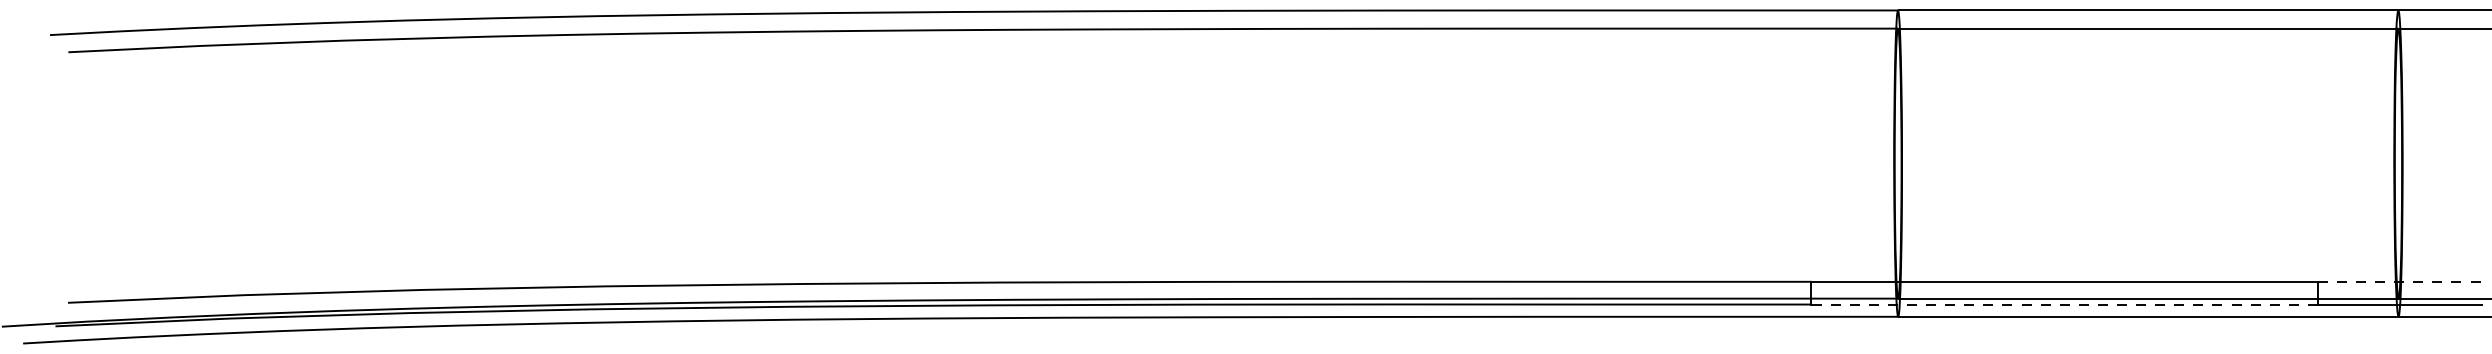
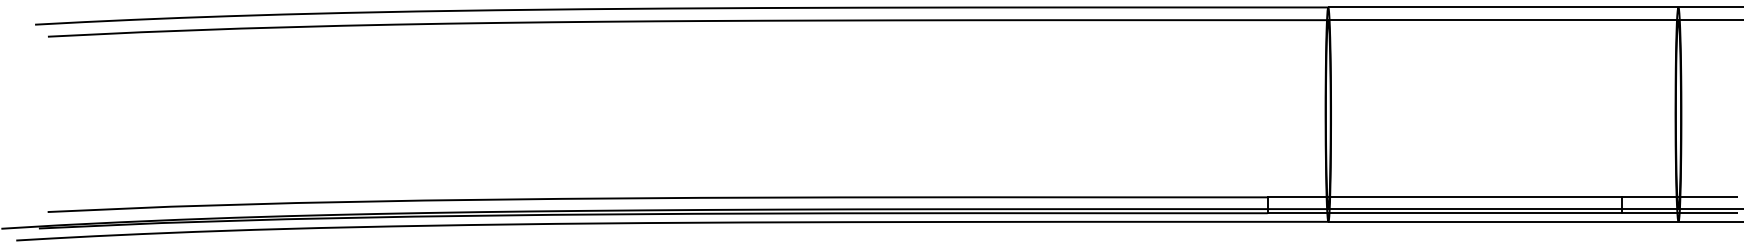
line: (2401, 282) -> (1680, 197), dashed -> solid
line: (2065, 304) -> (1445, 213), dashed -> solid

